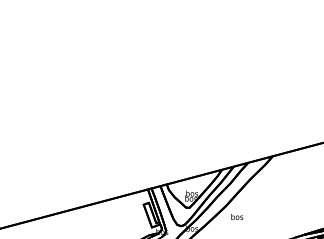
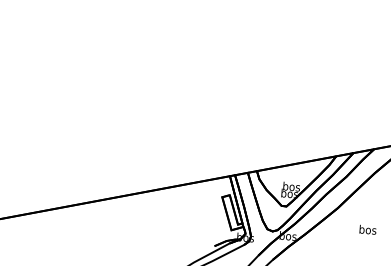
text: (237, 217) -> (368, 230), moved

